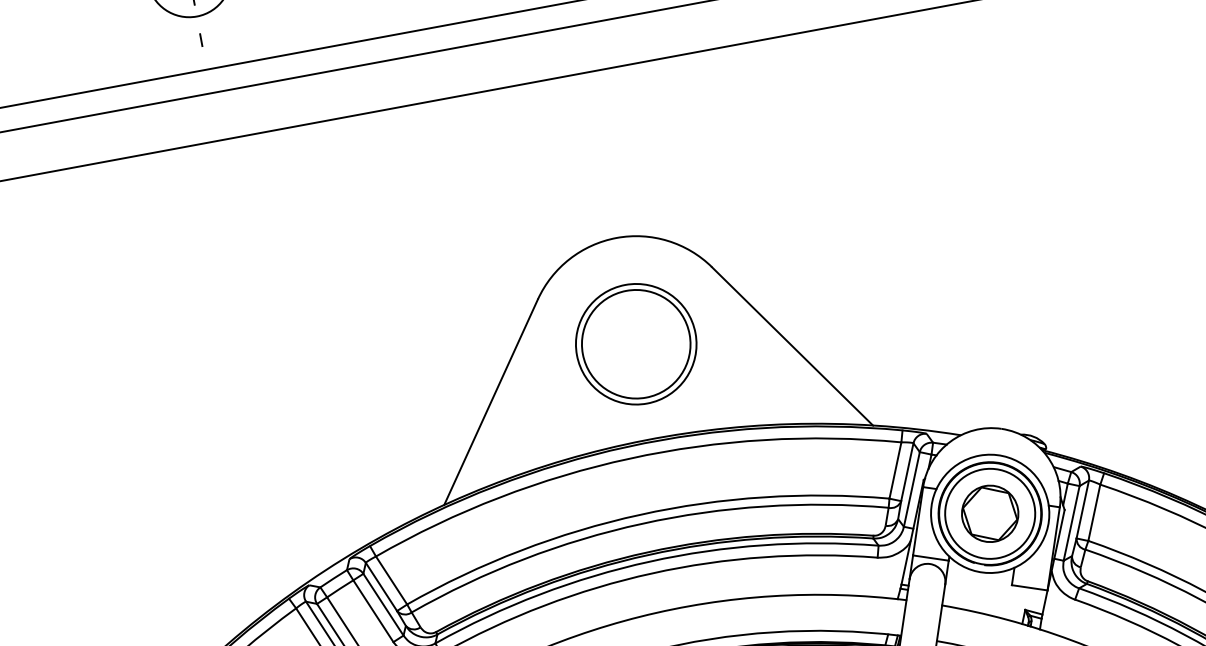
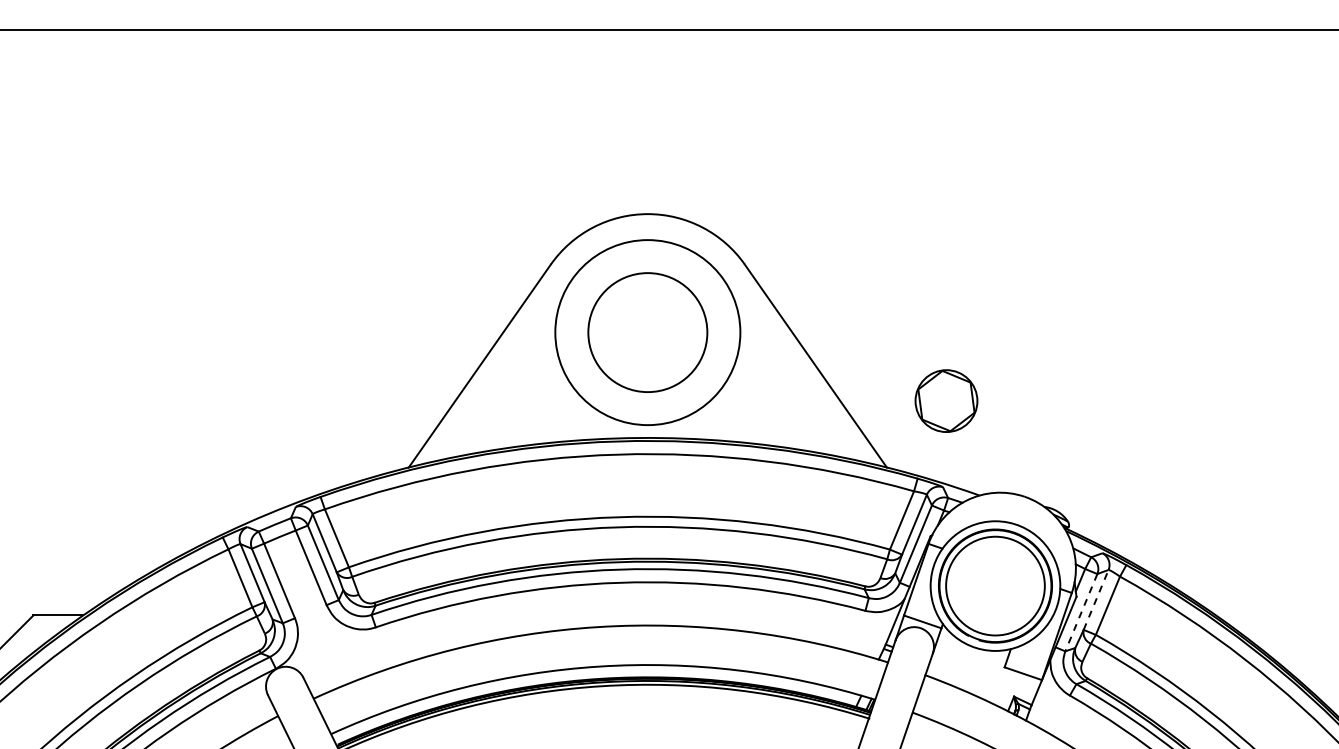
circle: (635, 344) -> (647, 332), size x1.4
line: (1083, 509) -> (1096, 599), solid -> dashed
part: (990, 513) -> (946, 400), moved
line: (1071, 523) -> (1081, 612), solid -> dashed

